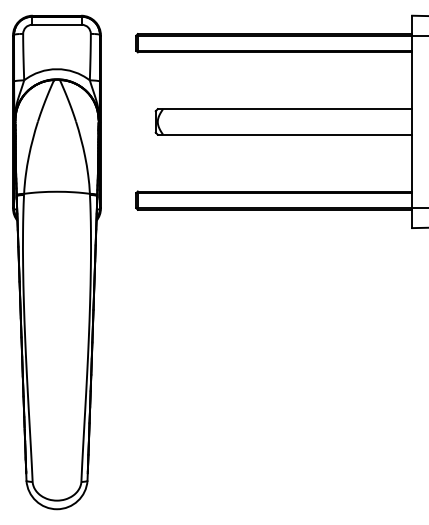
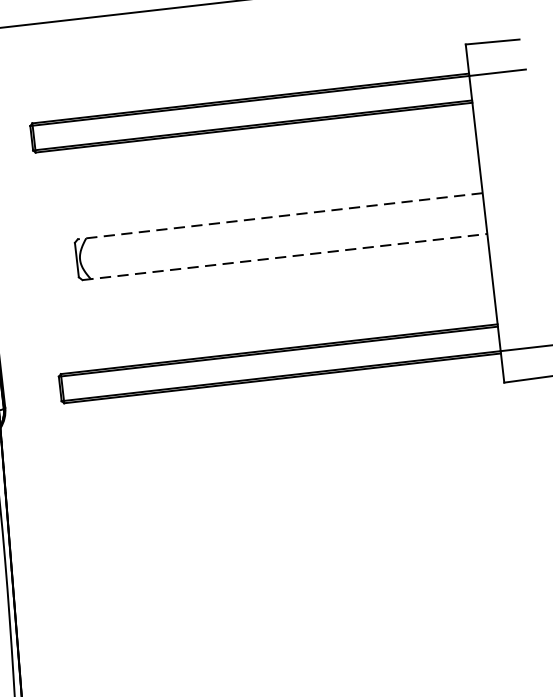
line: (284, 109) -> (279, 216), solid -> dashed
line: (285, 134) -> (285, 256), solid -> dashed

